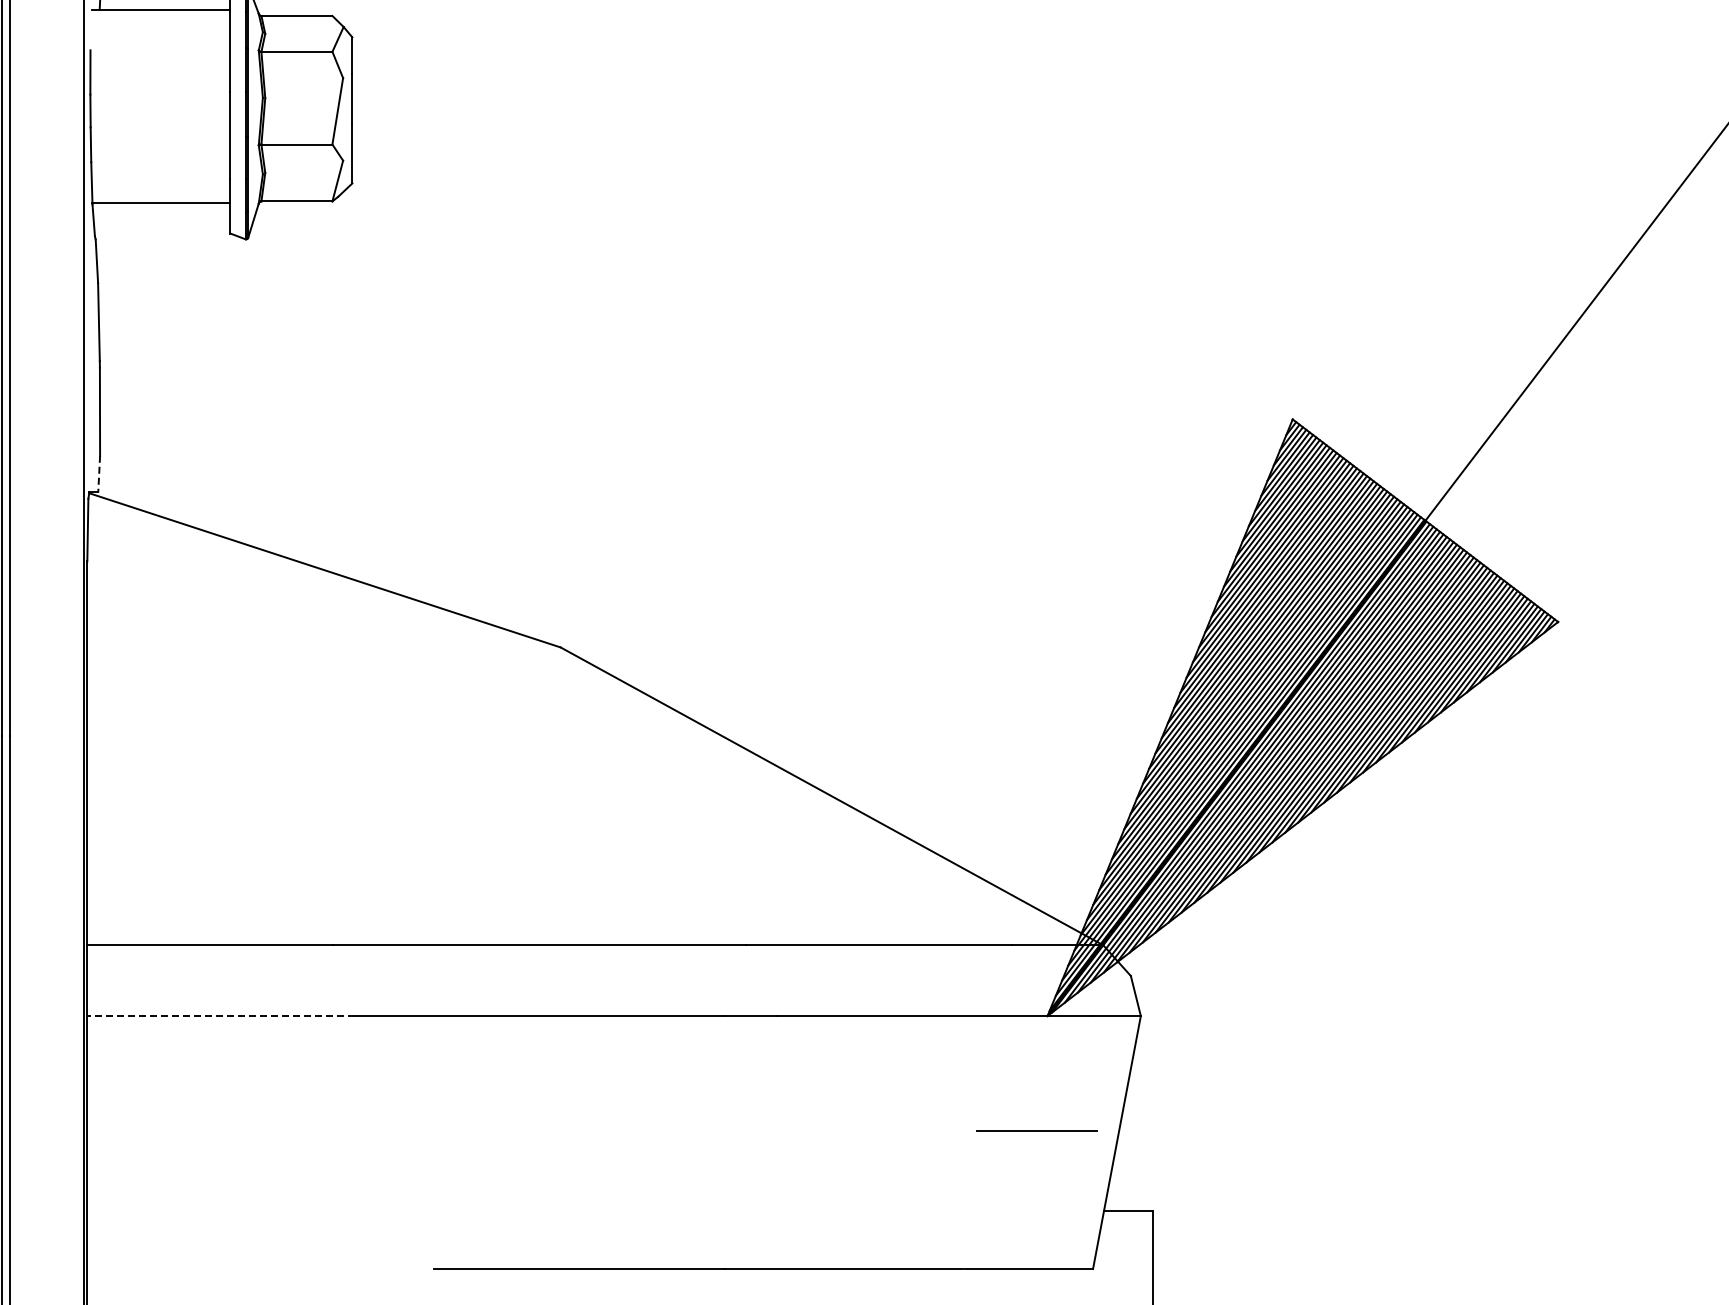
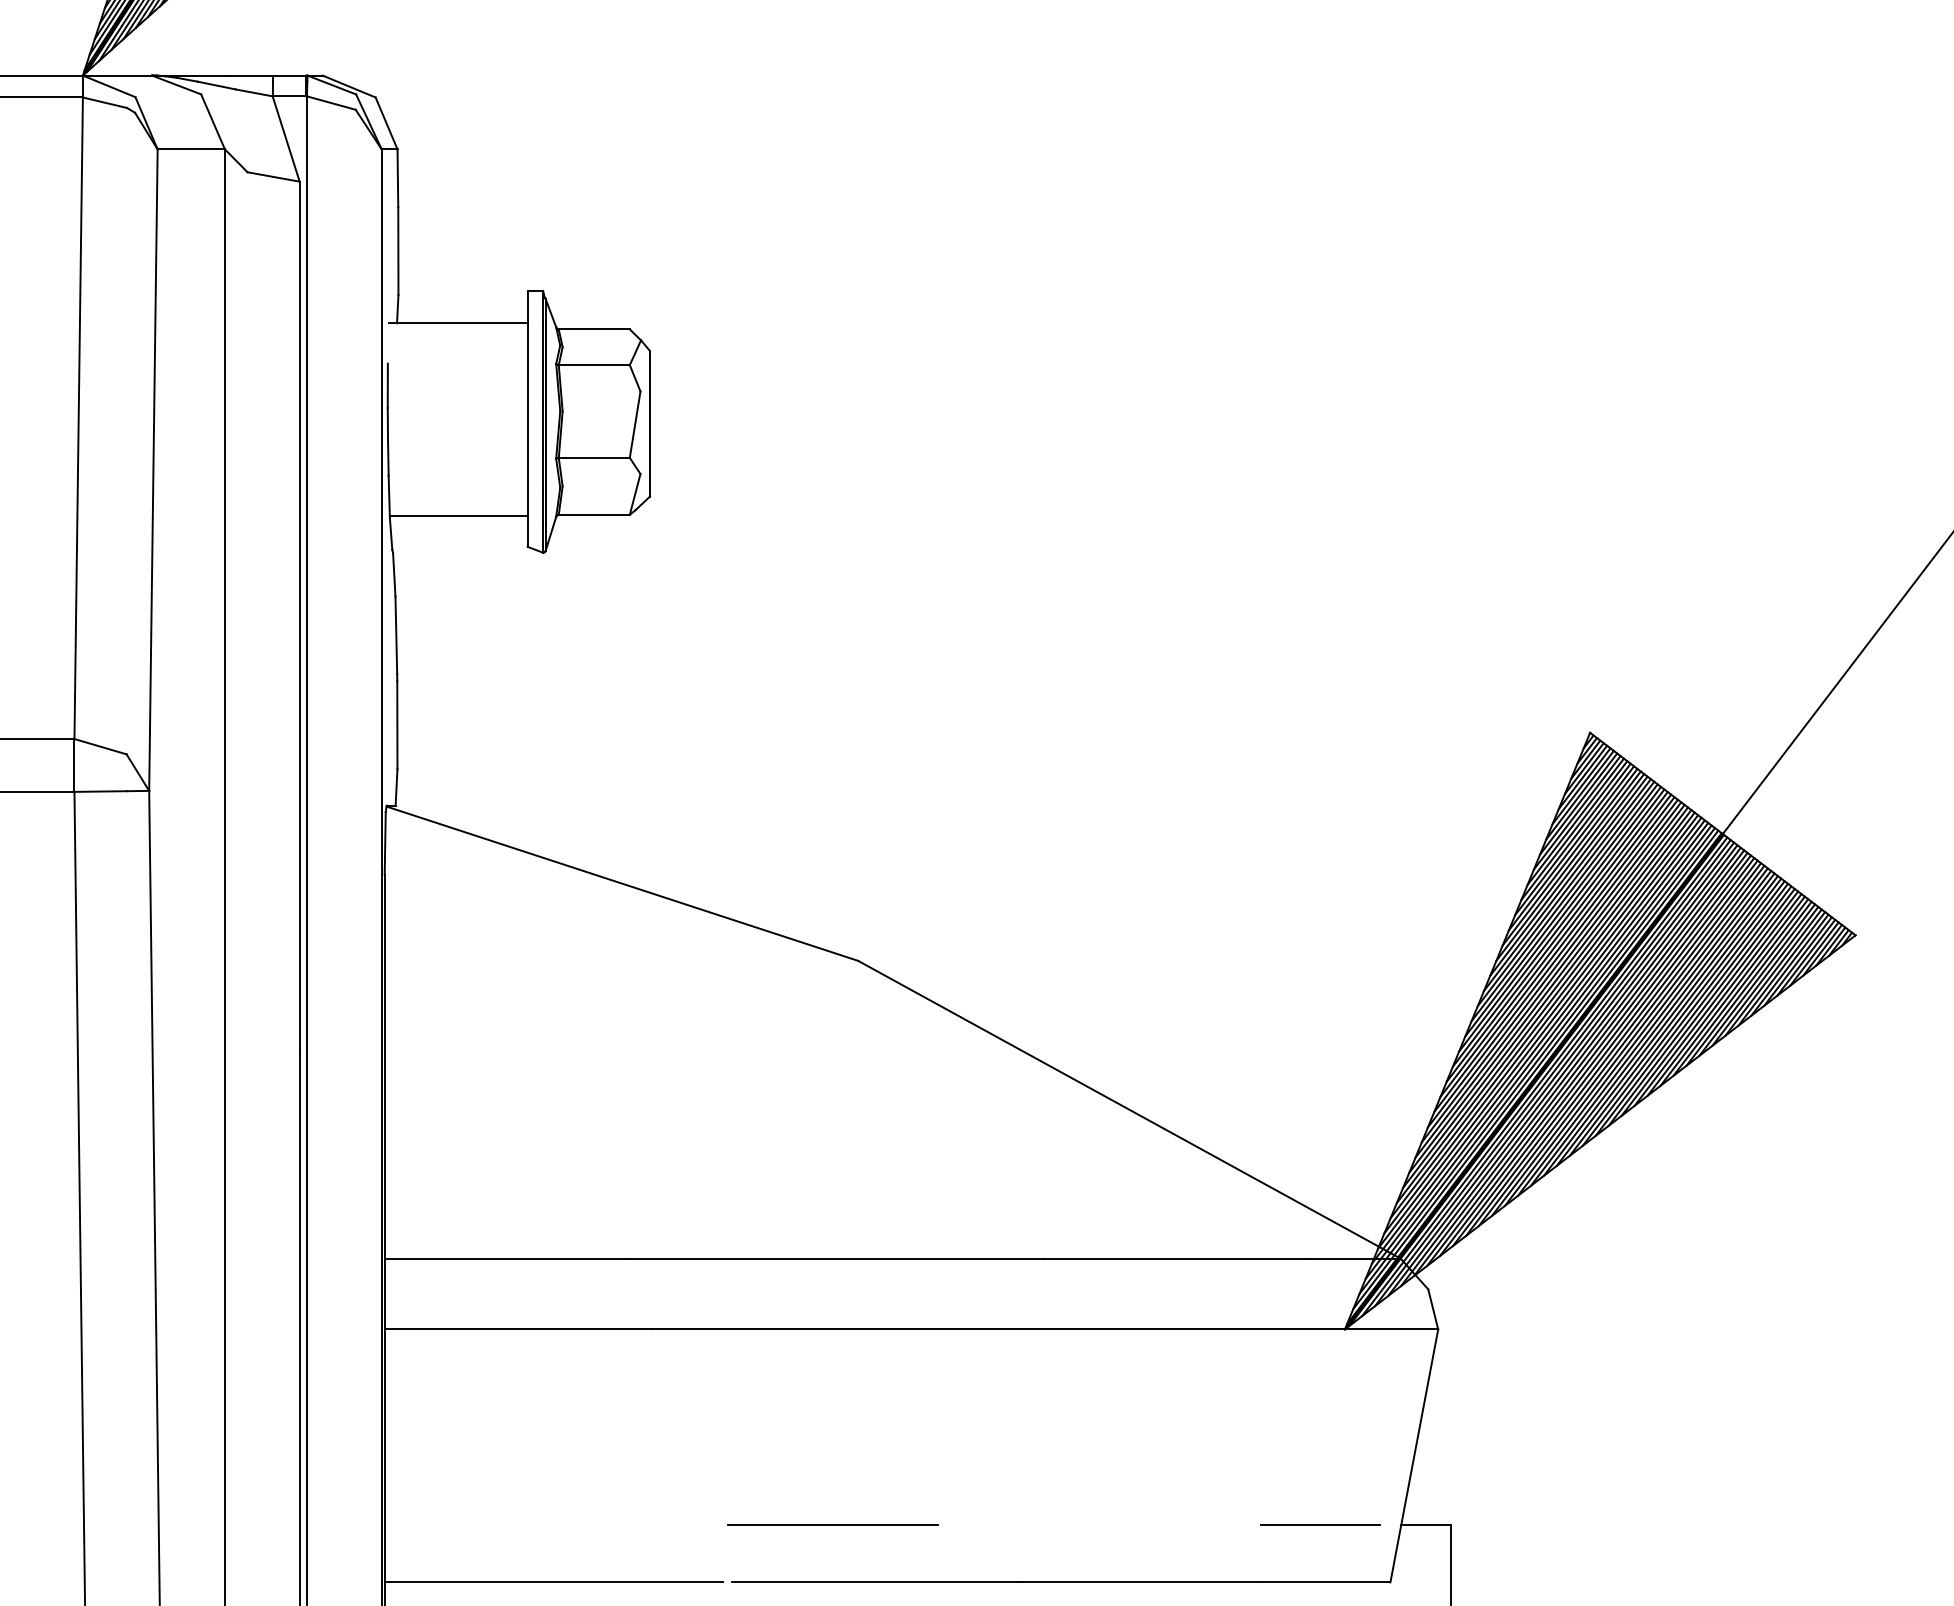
line: (99, 474) -> (396, 787), dashed -> solid
line: (221, 1016) -> (518, 1329), dashed -> solid
line: (1037, 1131) -> (1320, 1524), moved
line: (536, 1211) -> (833, 1524), added
line: (256, 1269) -> (553, 1582), added

